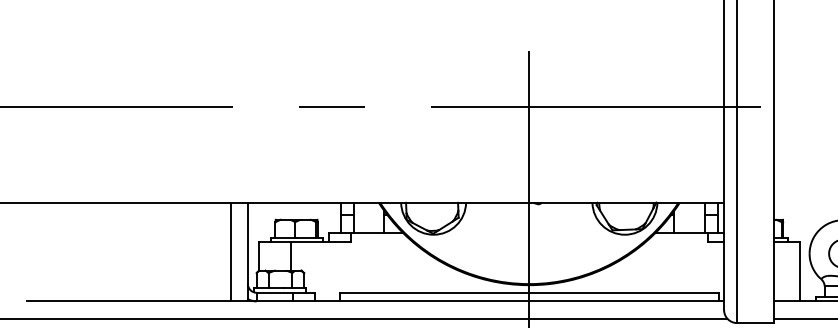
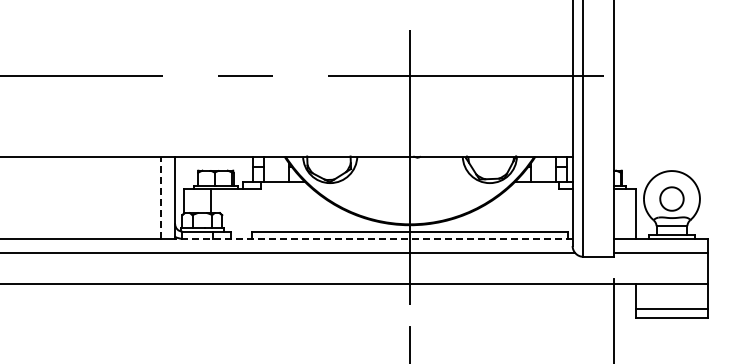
line: (230, 251) -> (160, 197), solid -> dashed
line: (485, 301) -> (373, 238), solid -> dashed

